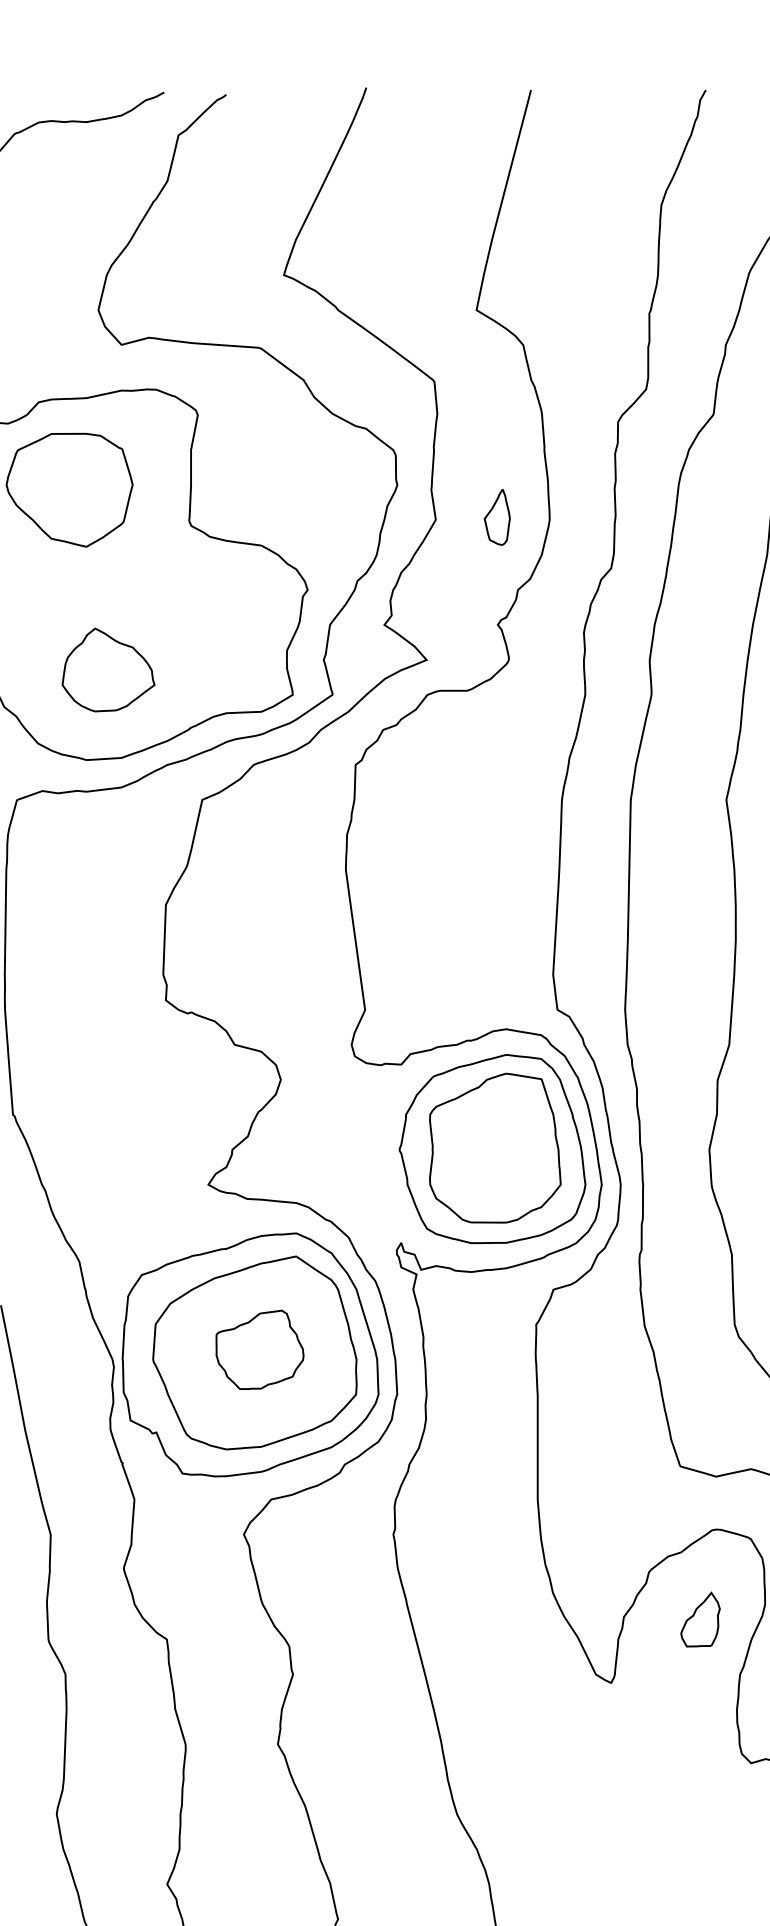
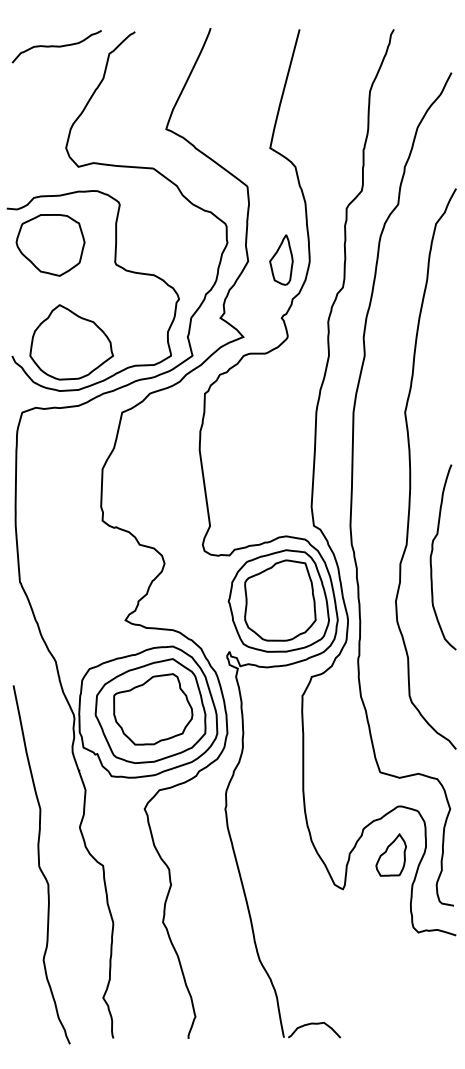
part: (497, 516) -> (281, 259), size x1.67
part: (108, 670) -> (71, 342), size x1.67
part: (260, 1349) -> (153, 709), size x1.67
part: (699, 1618) -> (390, 854), size x1.43

